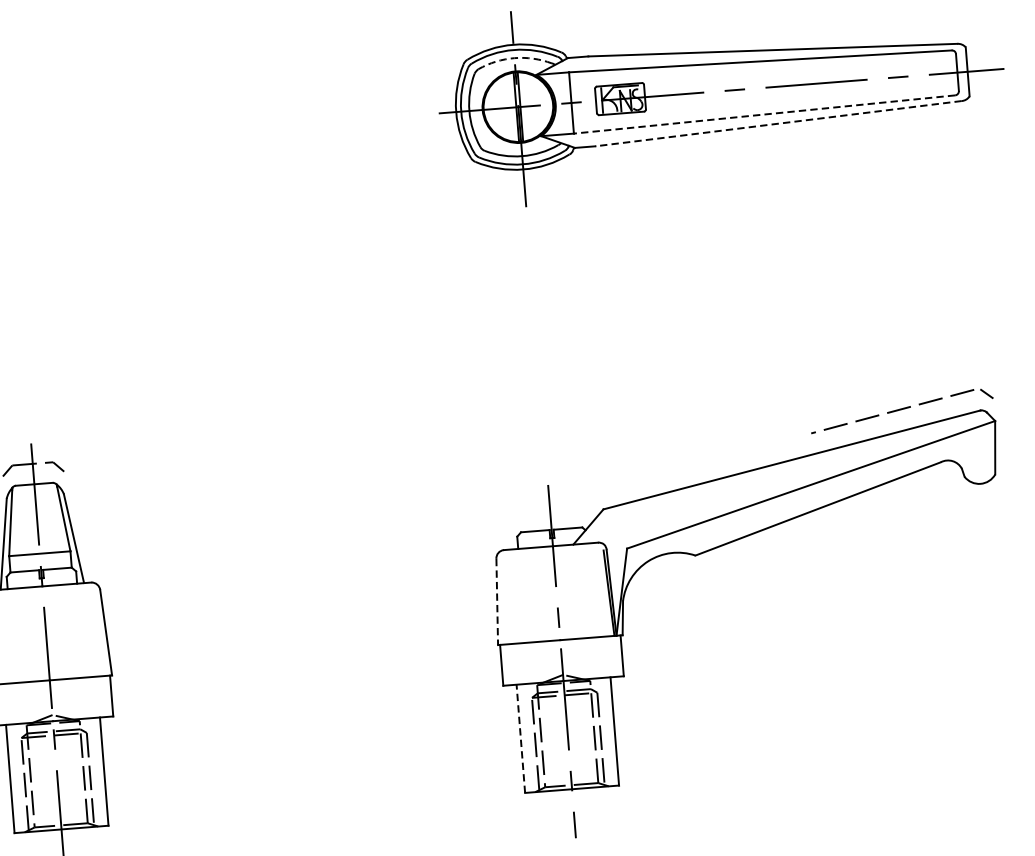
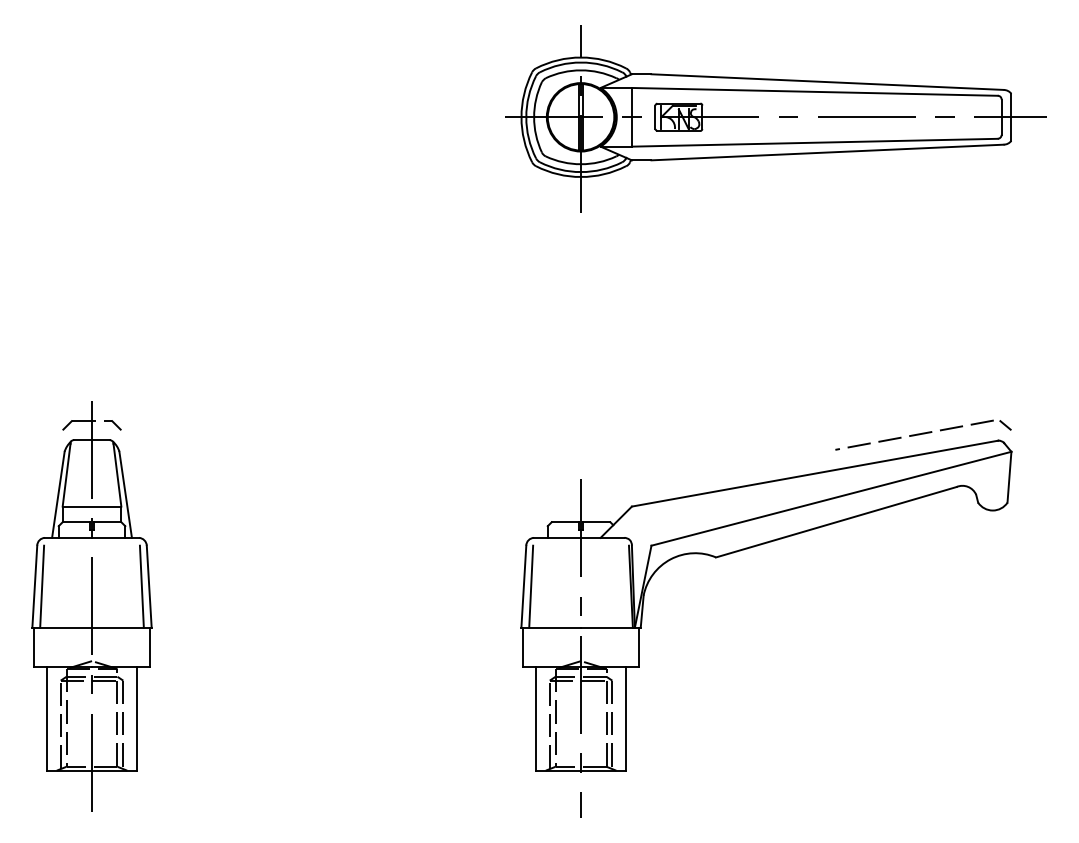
arc: (515, 58) -> (581, 70), dashed -> solid
line: (764, 114) -> (814, 142), dashed -> solid
line: (778, 123) -> (827, 152), dashed -> solid
line: (505, 601) -> (531, 586), added
line: (496, 602) -> (523, 587), dashed -> solid
line: (98, 633) -> (141, 586), added
line: (521, 738) -> (536, 718), dashed -> solid

